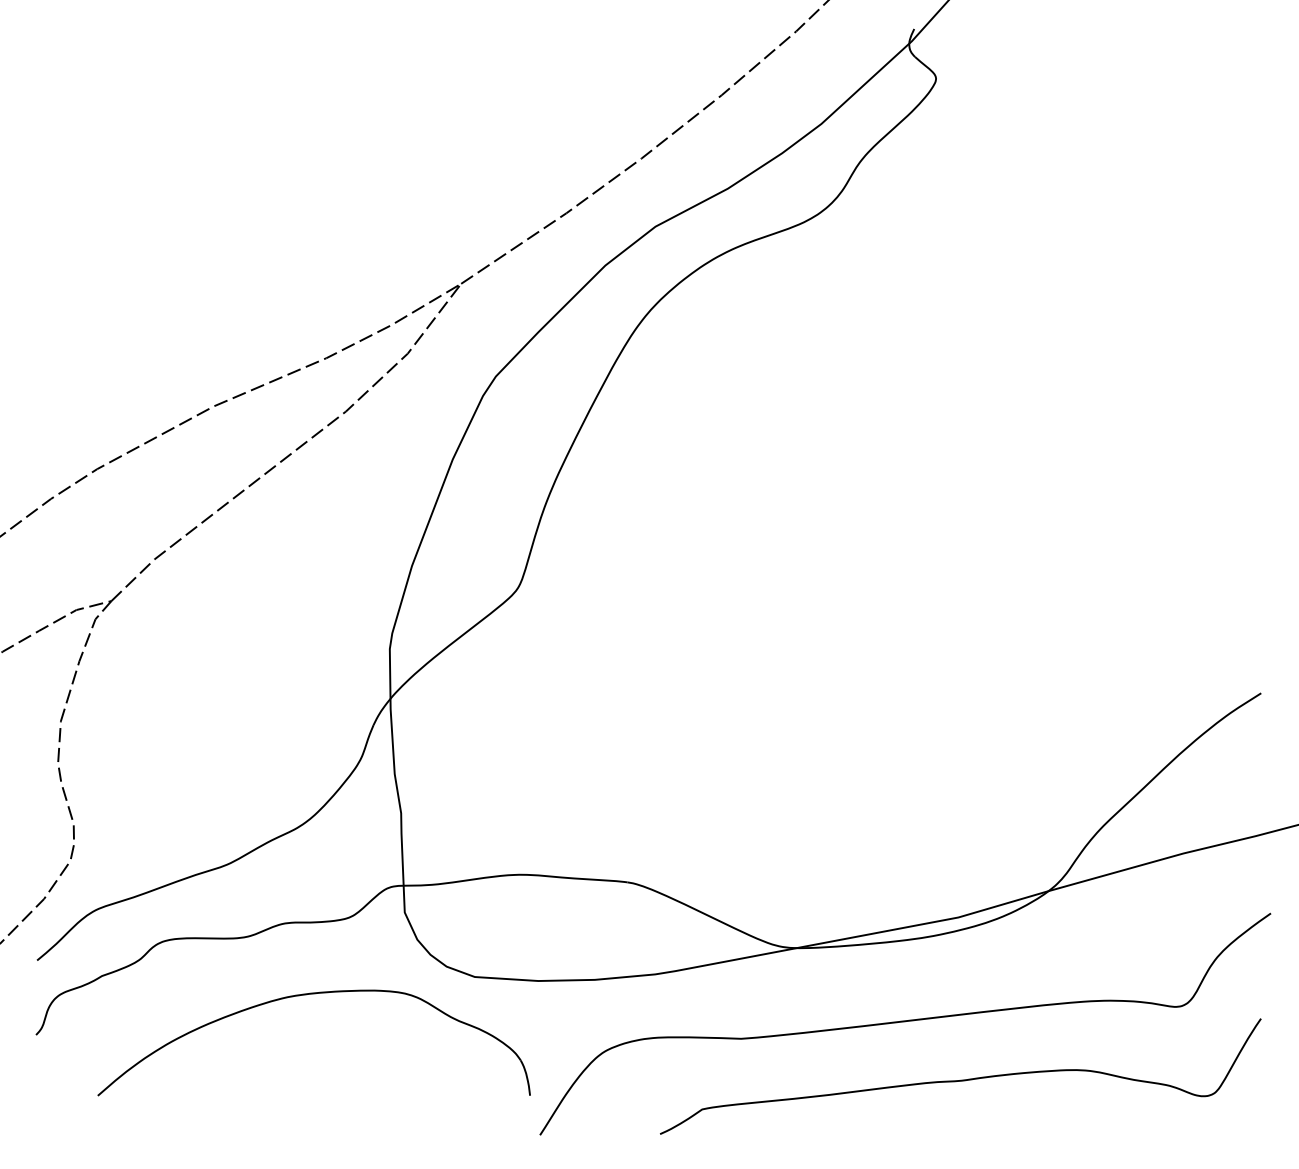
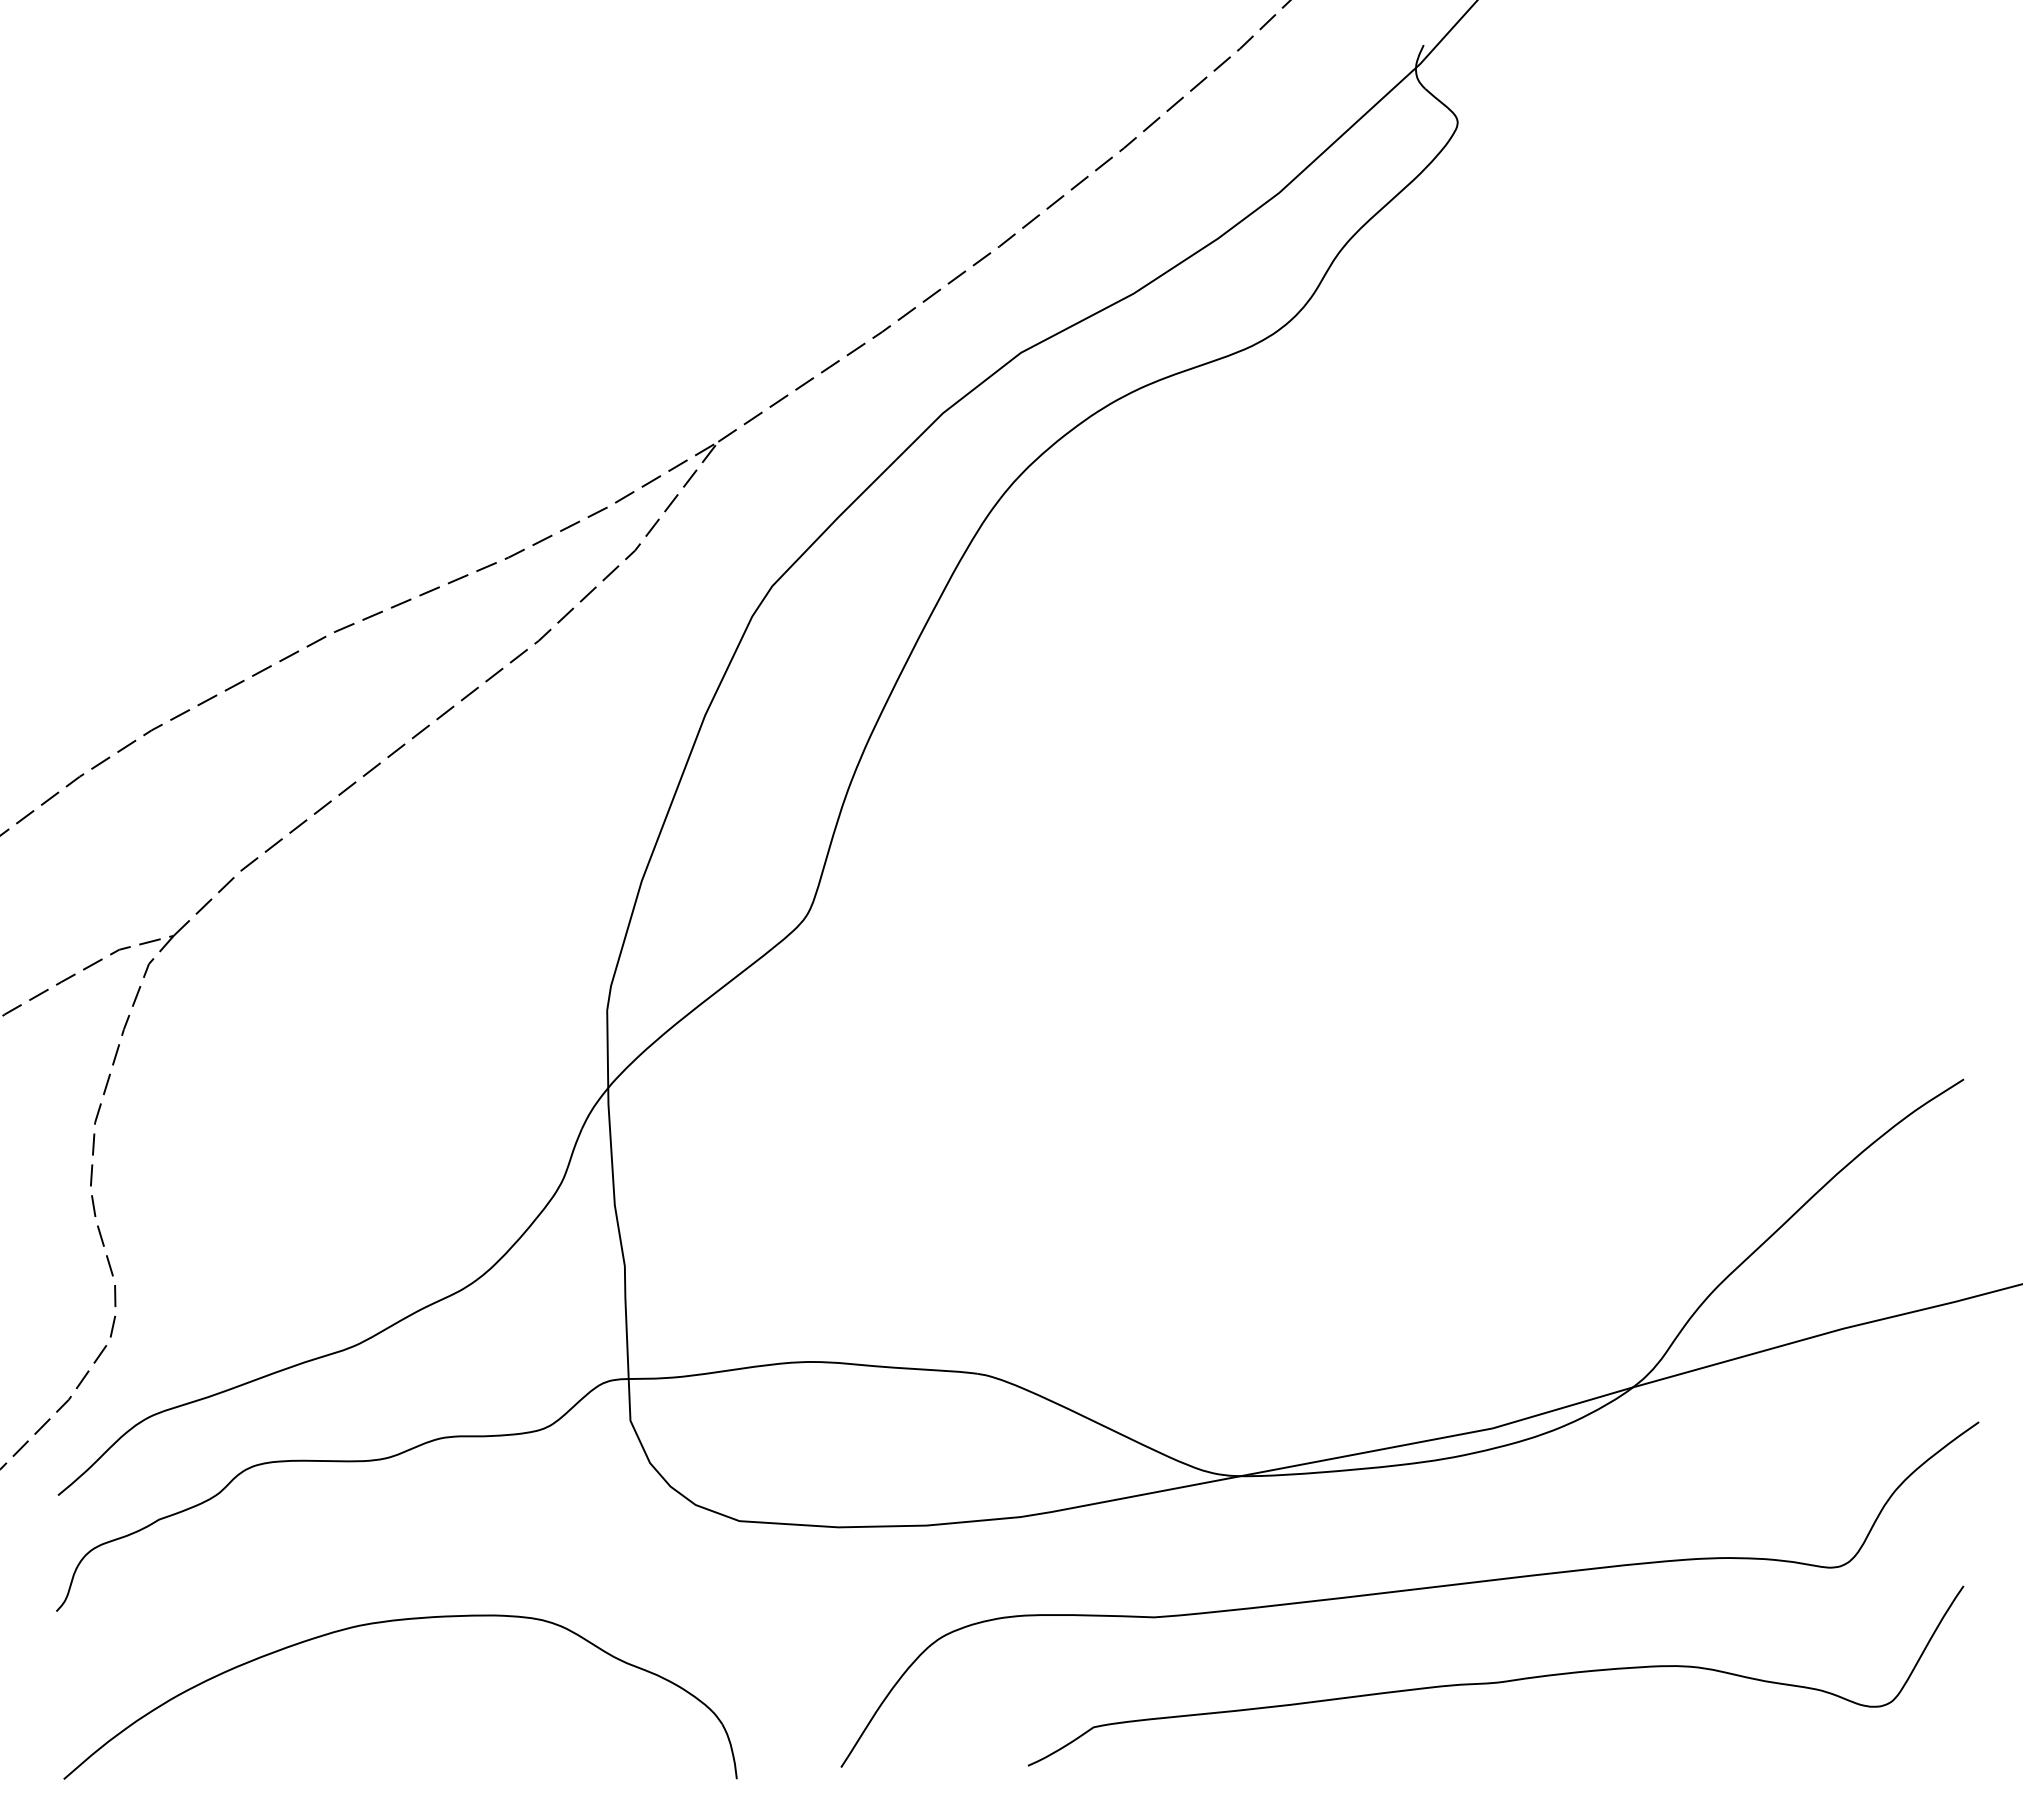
part: (306, 995) -> (388, 1623), moved

